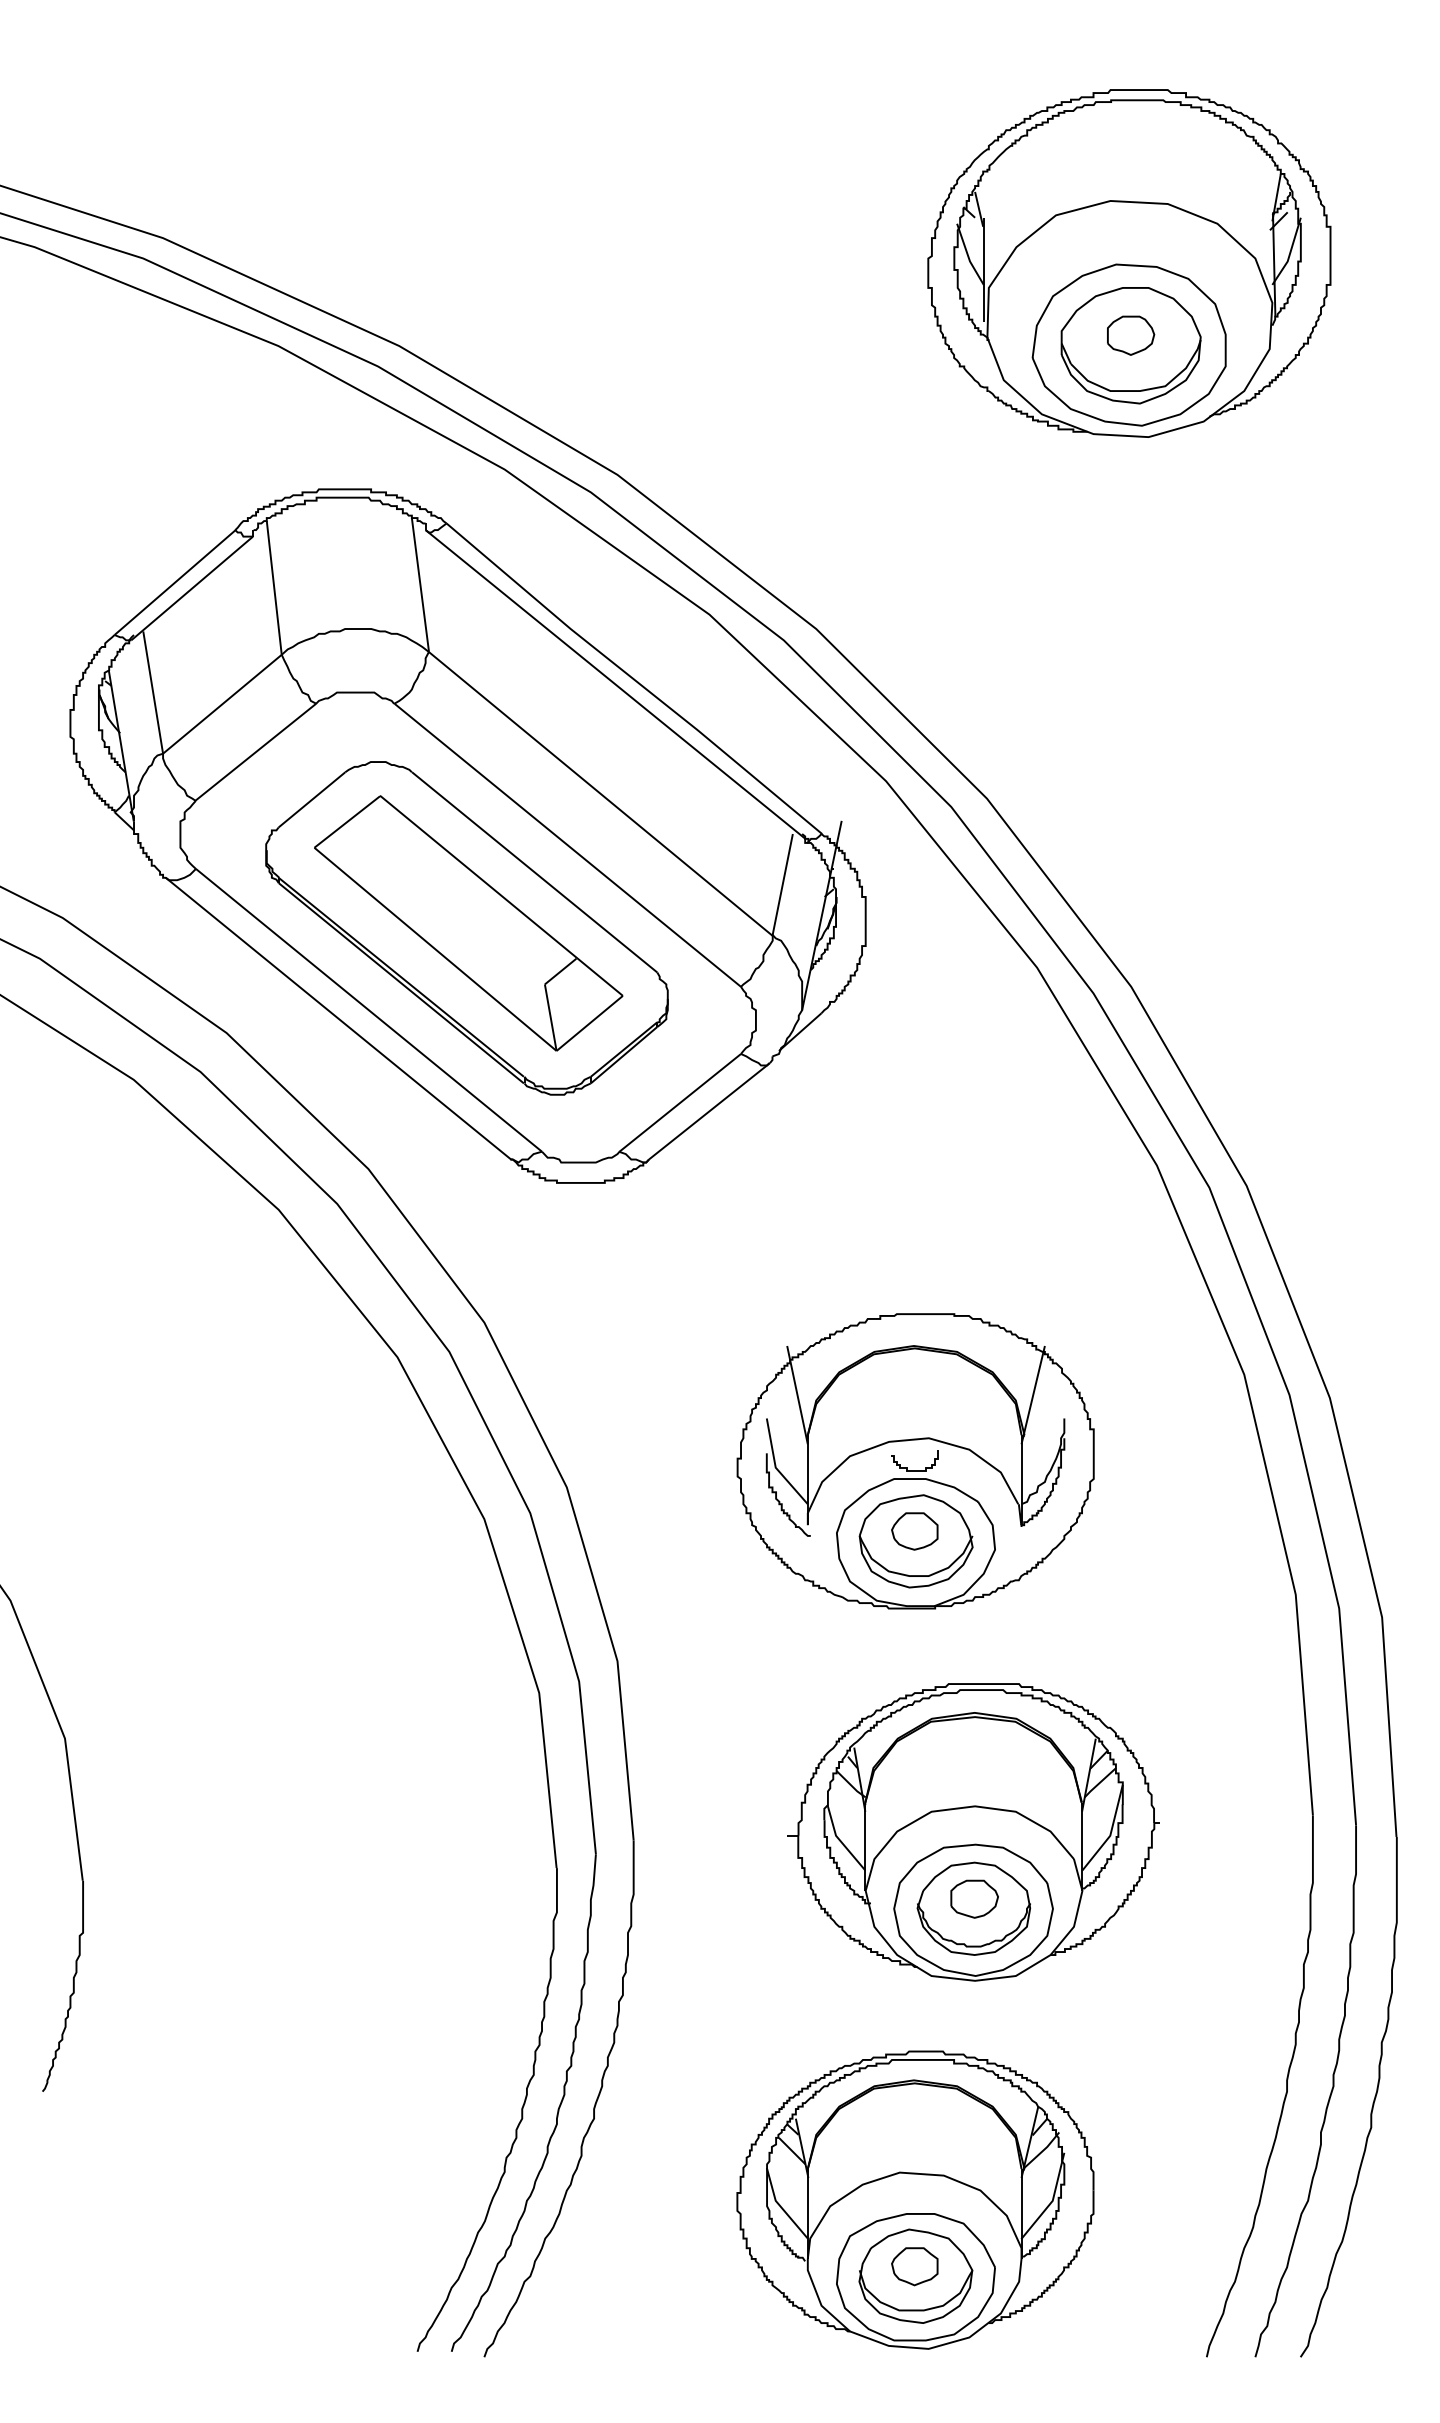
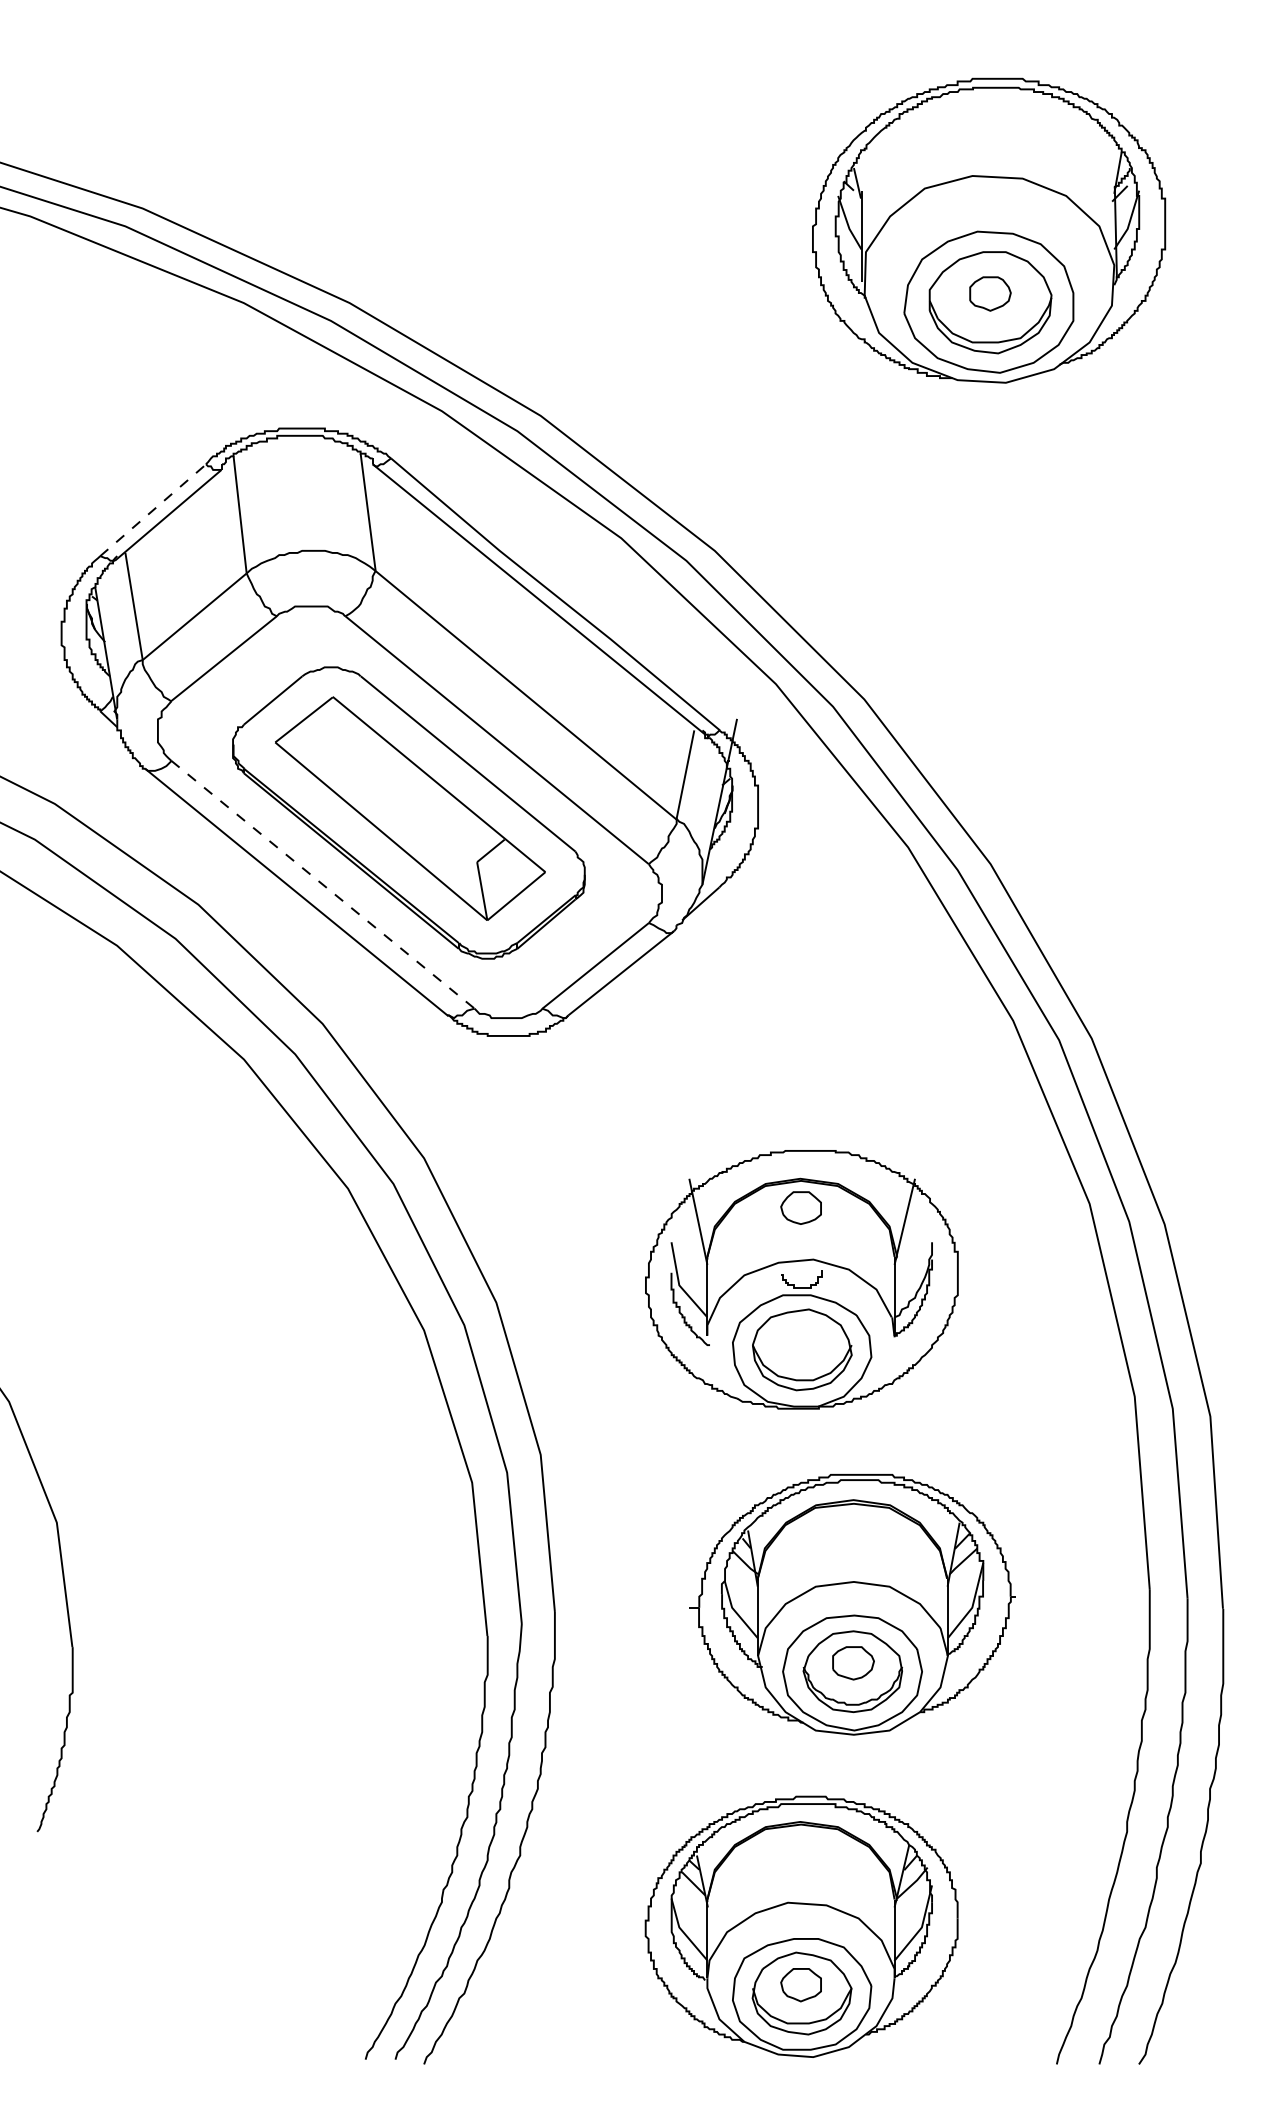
line: (175, 582) -> (153, 510), solid -> dashed
line: (368, 1010) -> (322, 884), solid -> dashed
part: (914, 1531) -> (800, 1208), moved

